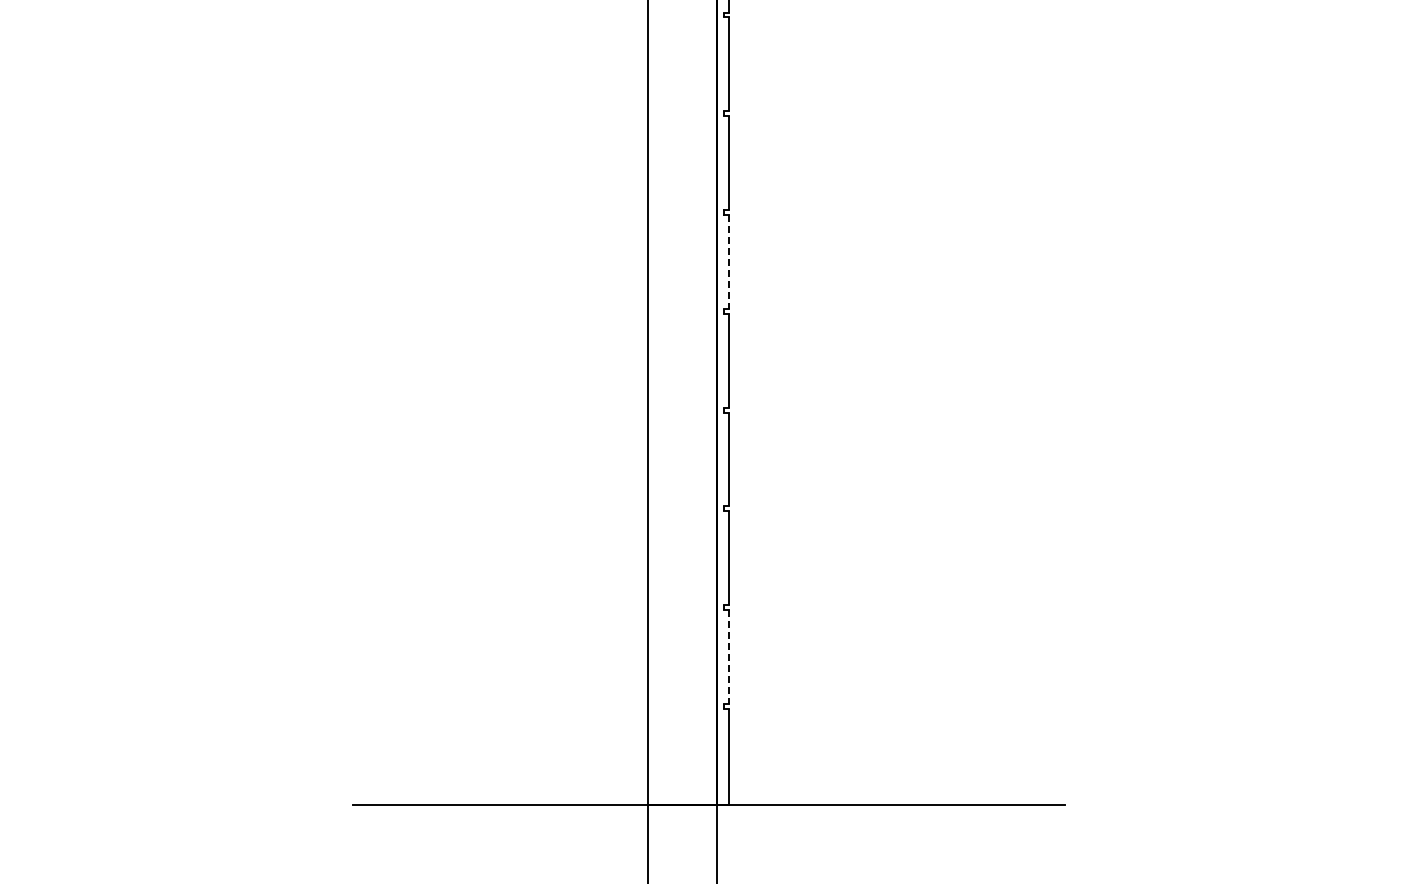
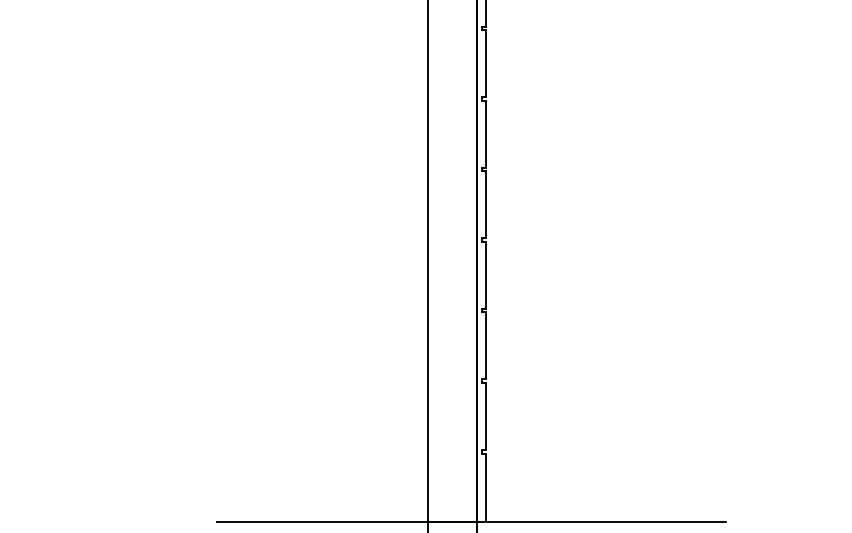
line: (729, 261) -> (485, 134), dashed -> solid
line: (729, 657) -> (485, 416), dashed -> solid

